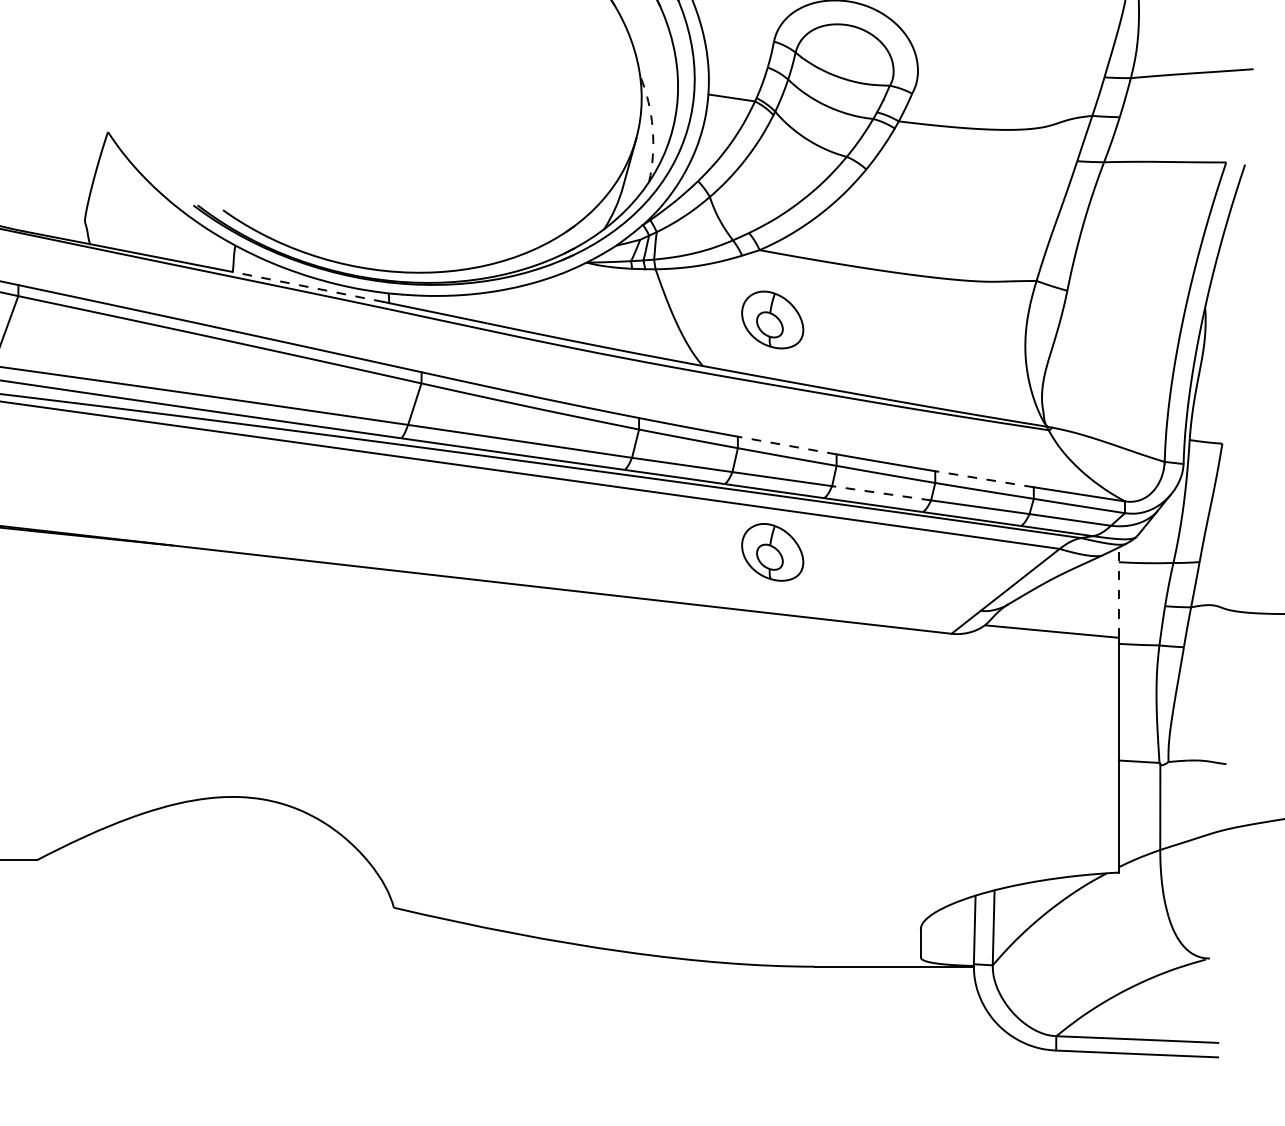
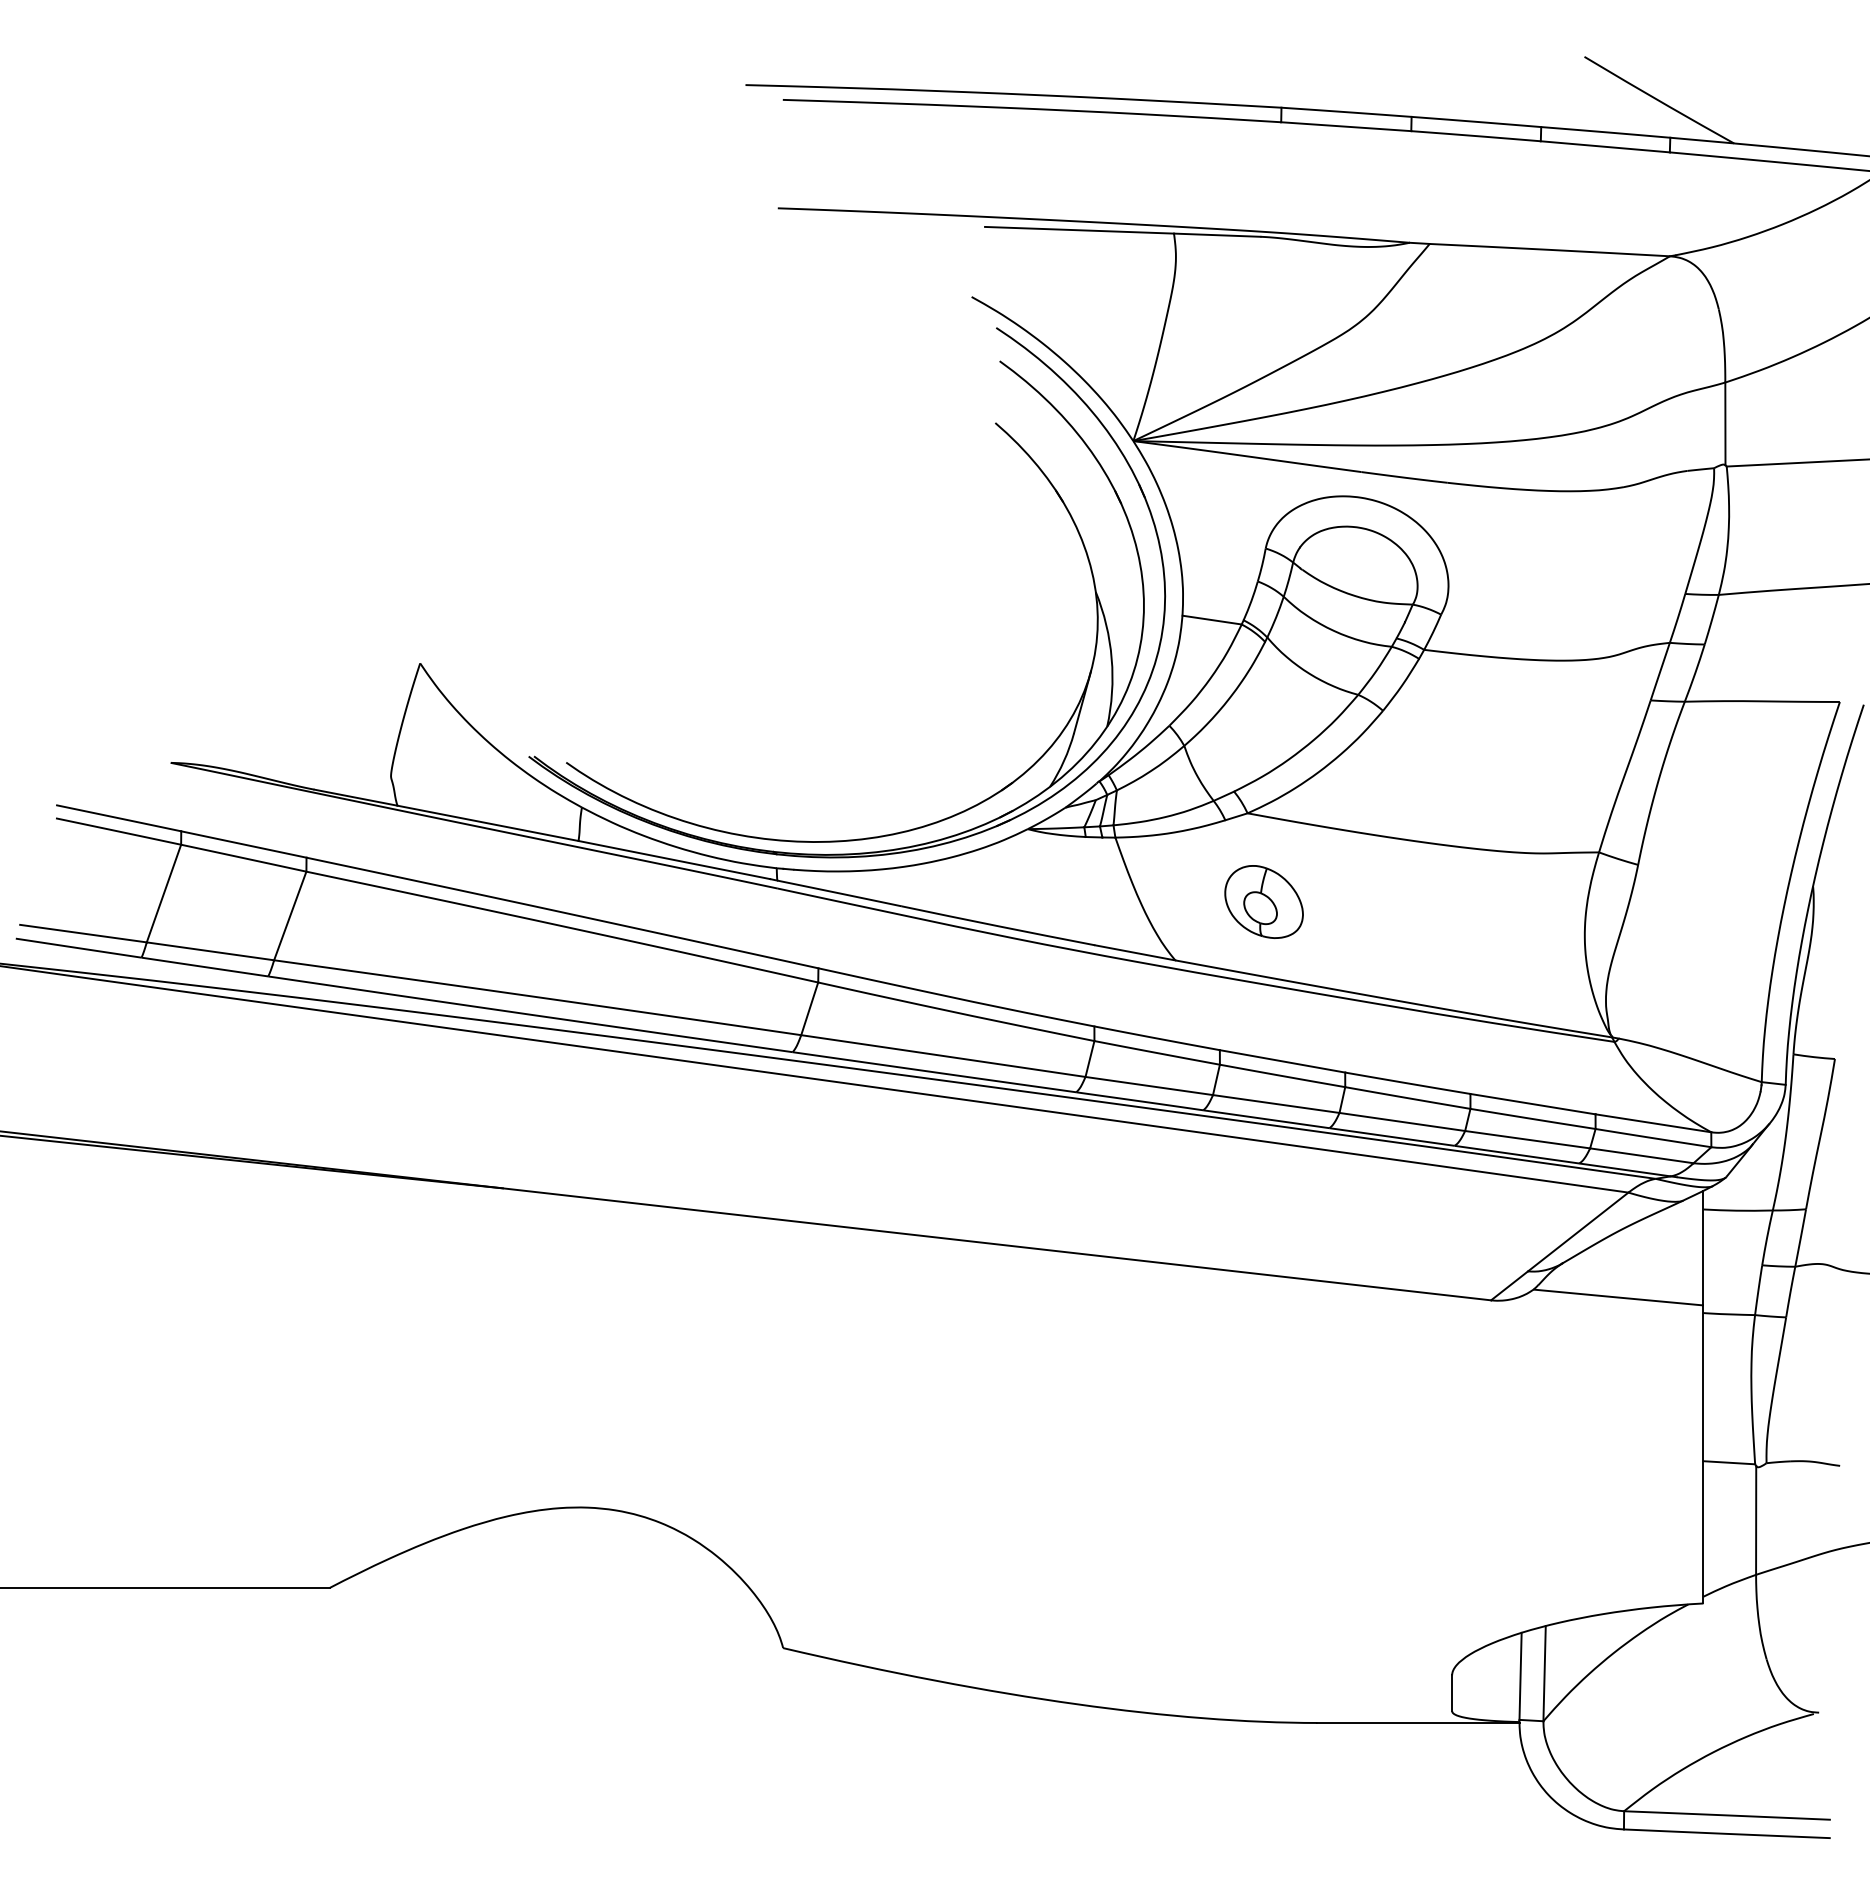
arc: (652, 128) -> (1111, 658), dashed -> solid
line: (308, 287) -> (674, 860), dashed -> solid
line: (787, 445) -> (1282, 1061), dashed -> solid
line: (984, 479) -> (1532, 1104), dashed -> solid
line: (880, 492) -> (1401, 1121), dashed -> solid
part: (772, 551) -> (1263, 1196), removed
line: (1118, 592) -> (1703, 1247), dashed -> solid

